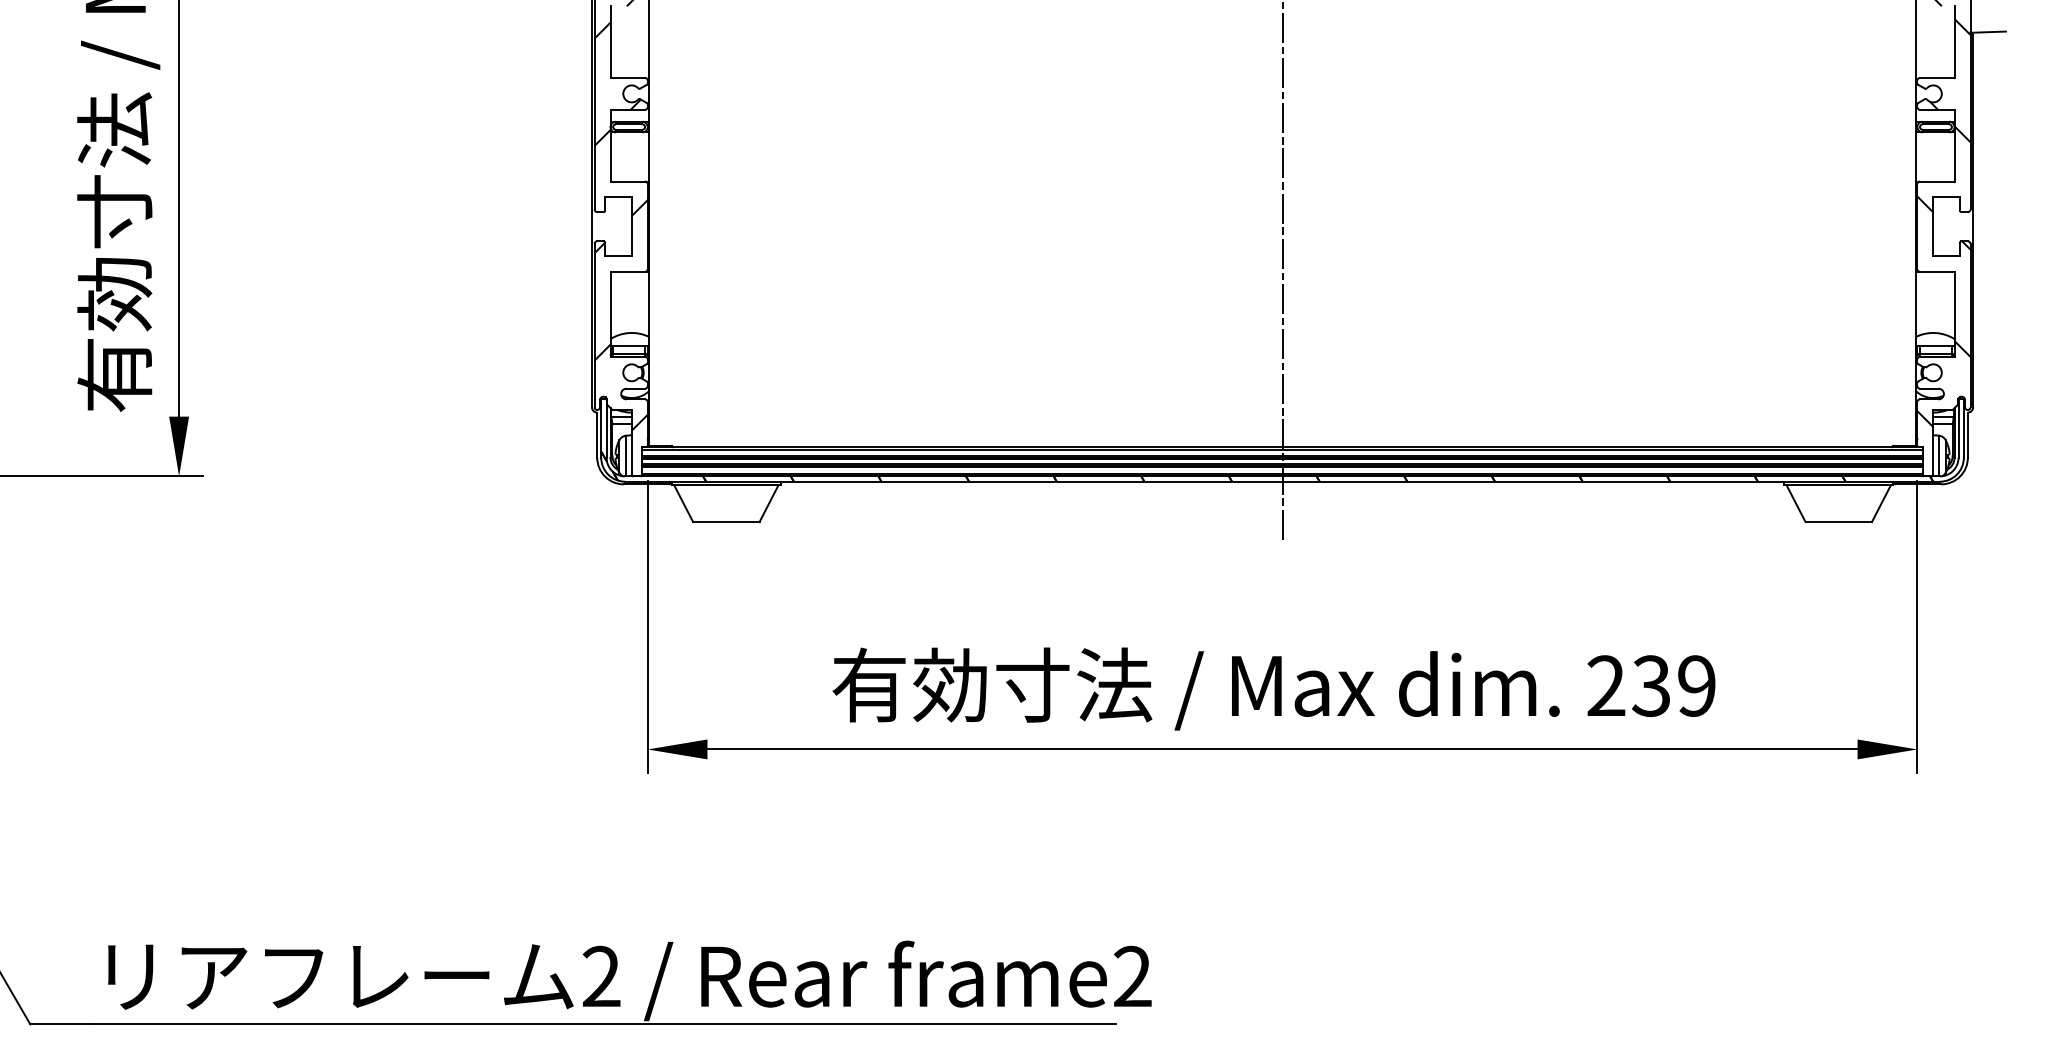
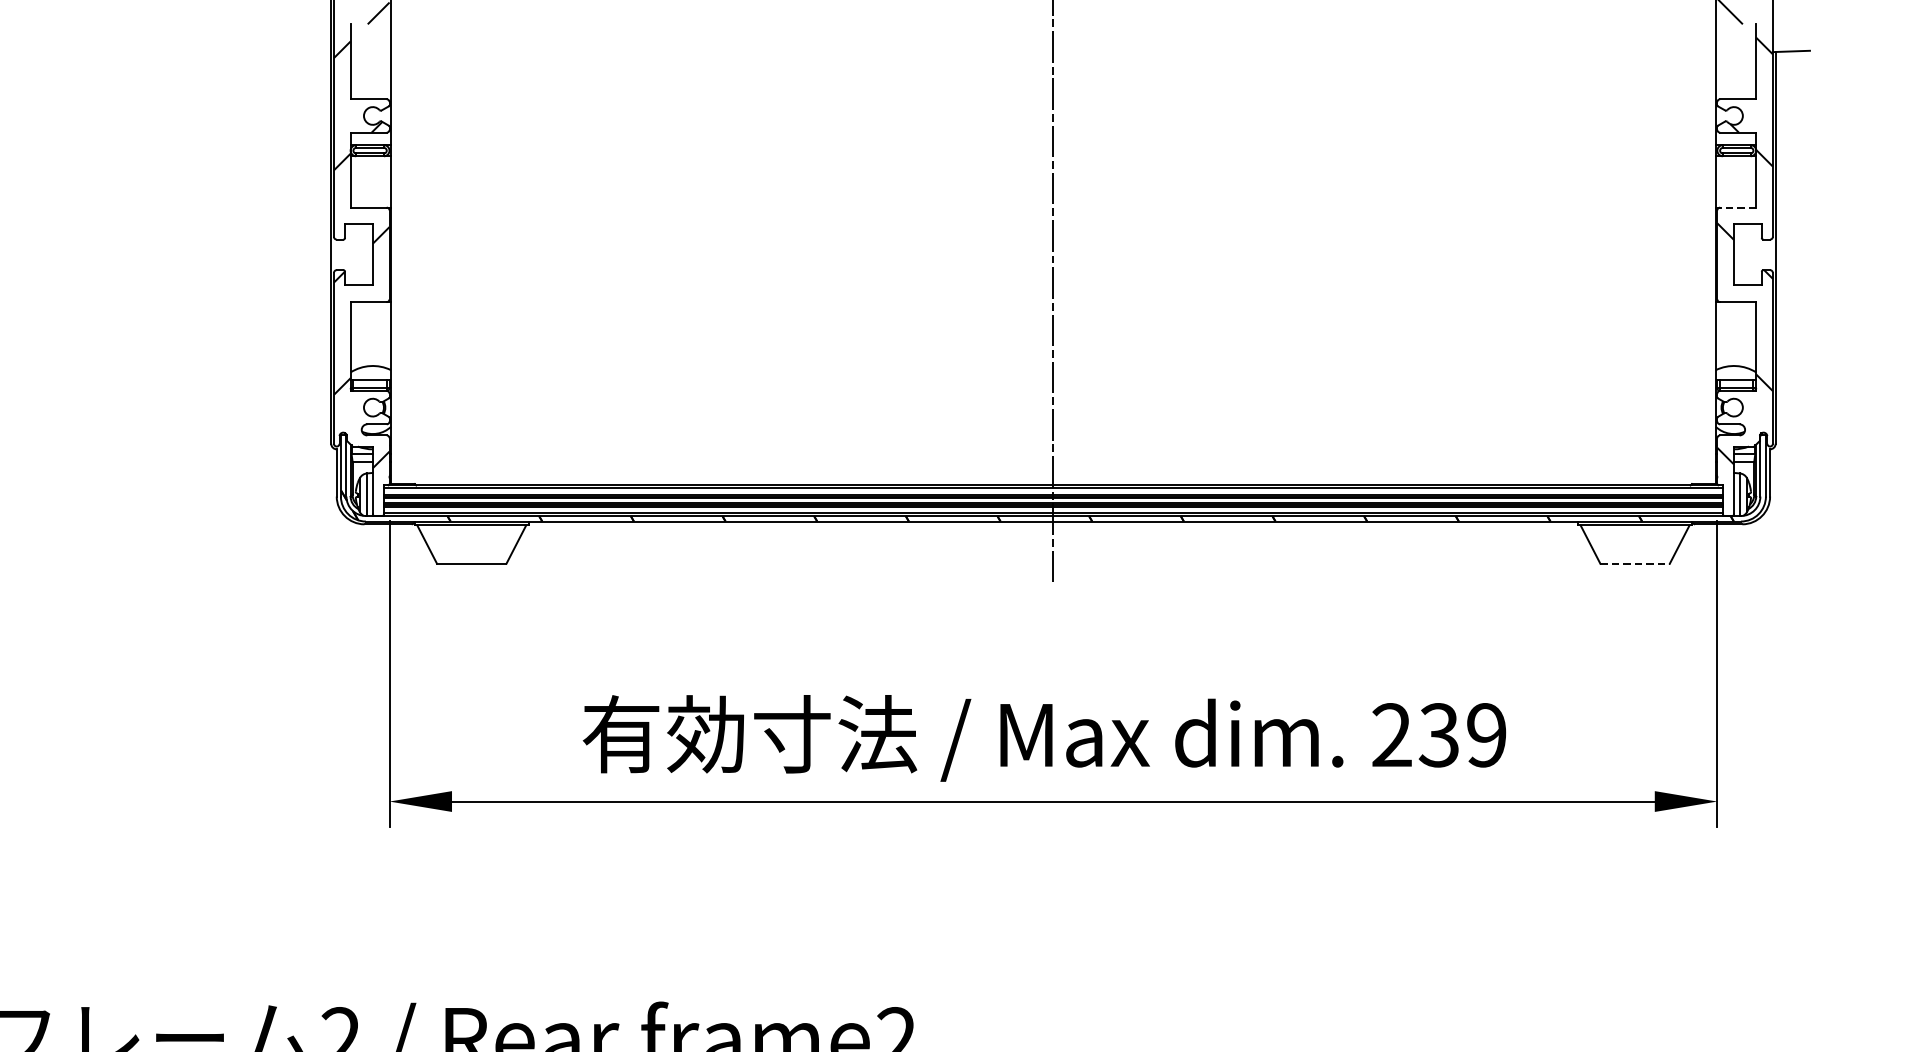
line: (1936, 181) -> (1737, 207), solid -> dashed
line: (1839, 522) -> (1635, 564), solid -> dashed

